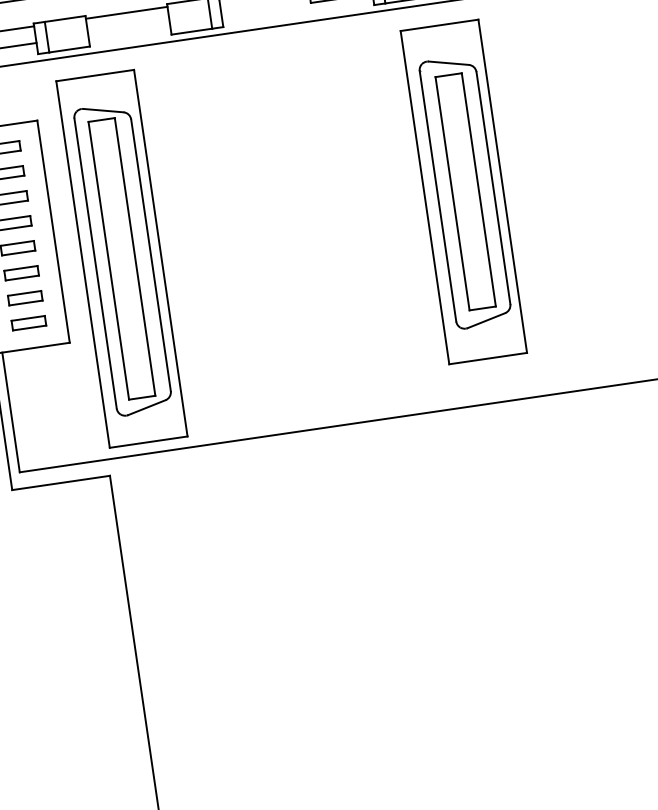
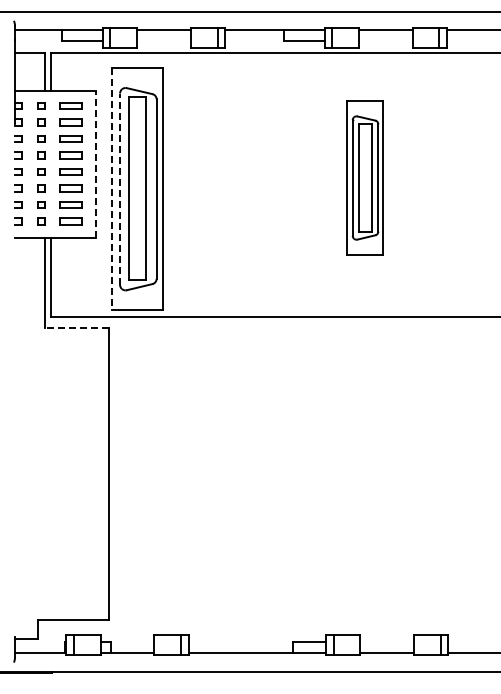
part: (463, 191) -> (364, 177), size x0.7
line: (52, 231) -> (95, 164), solid -> dashed
line: (96, 263) -> (120, 189), solid -> dashed
line: (82, 264) -> (111, 188), solid -> dashed
line: (60, 482) -> (76, 327), solid -> dashed

